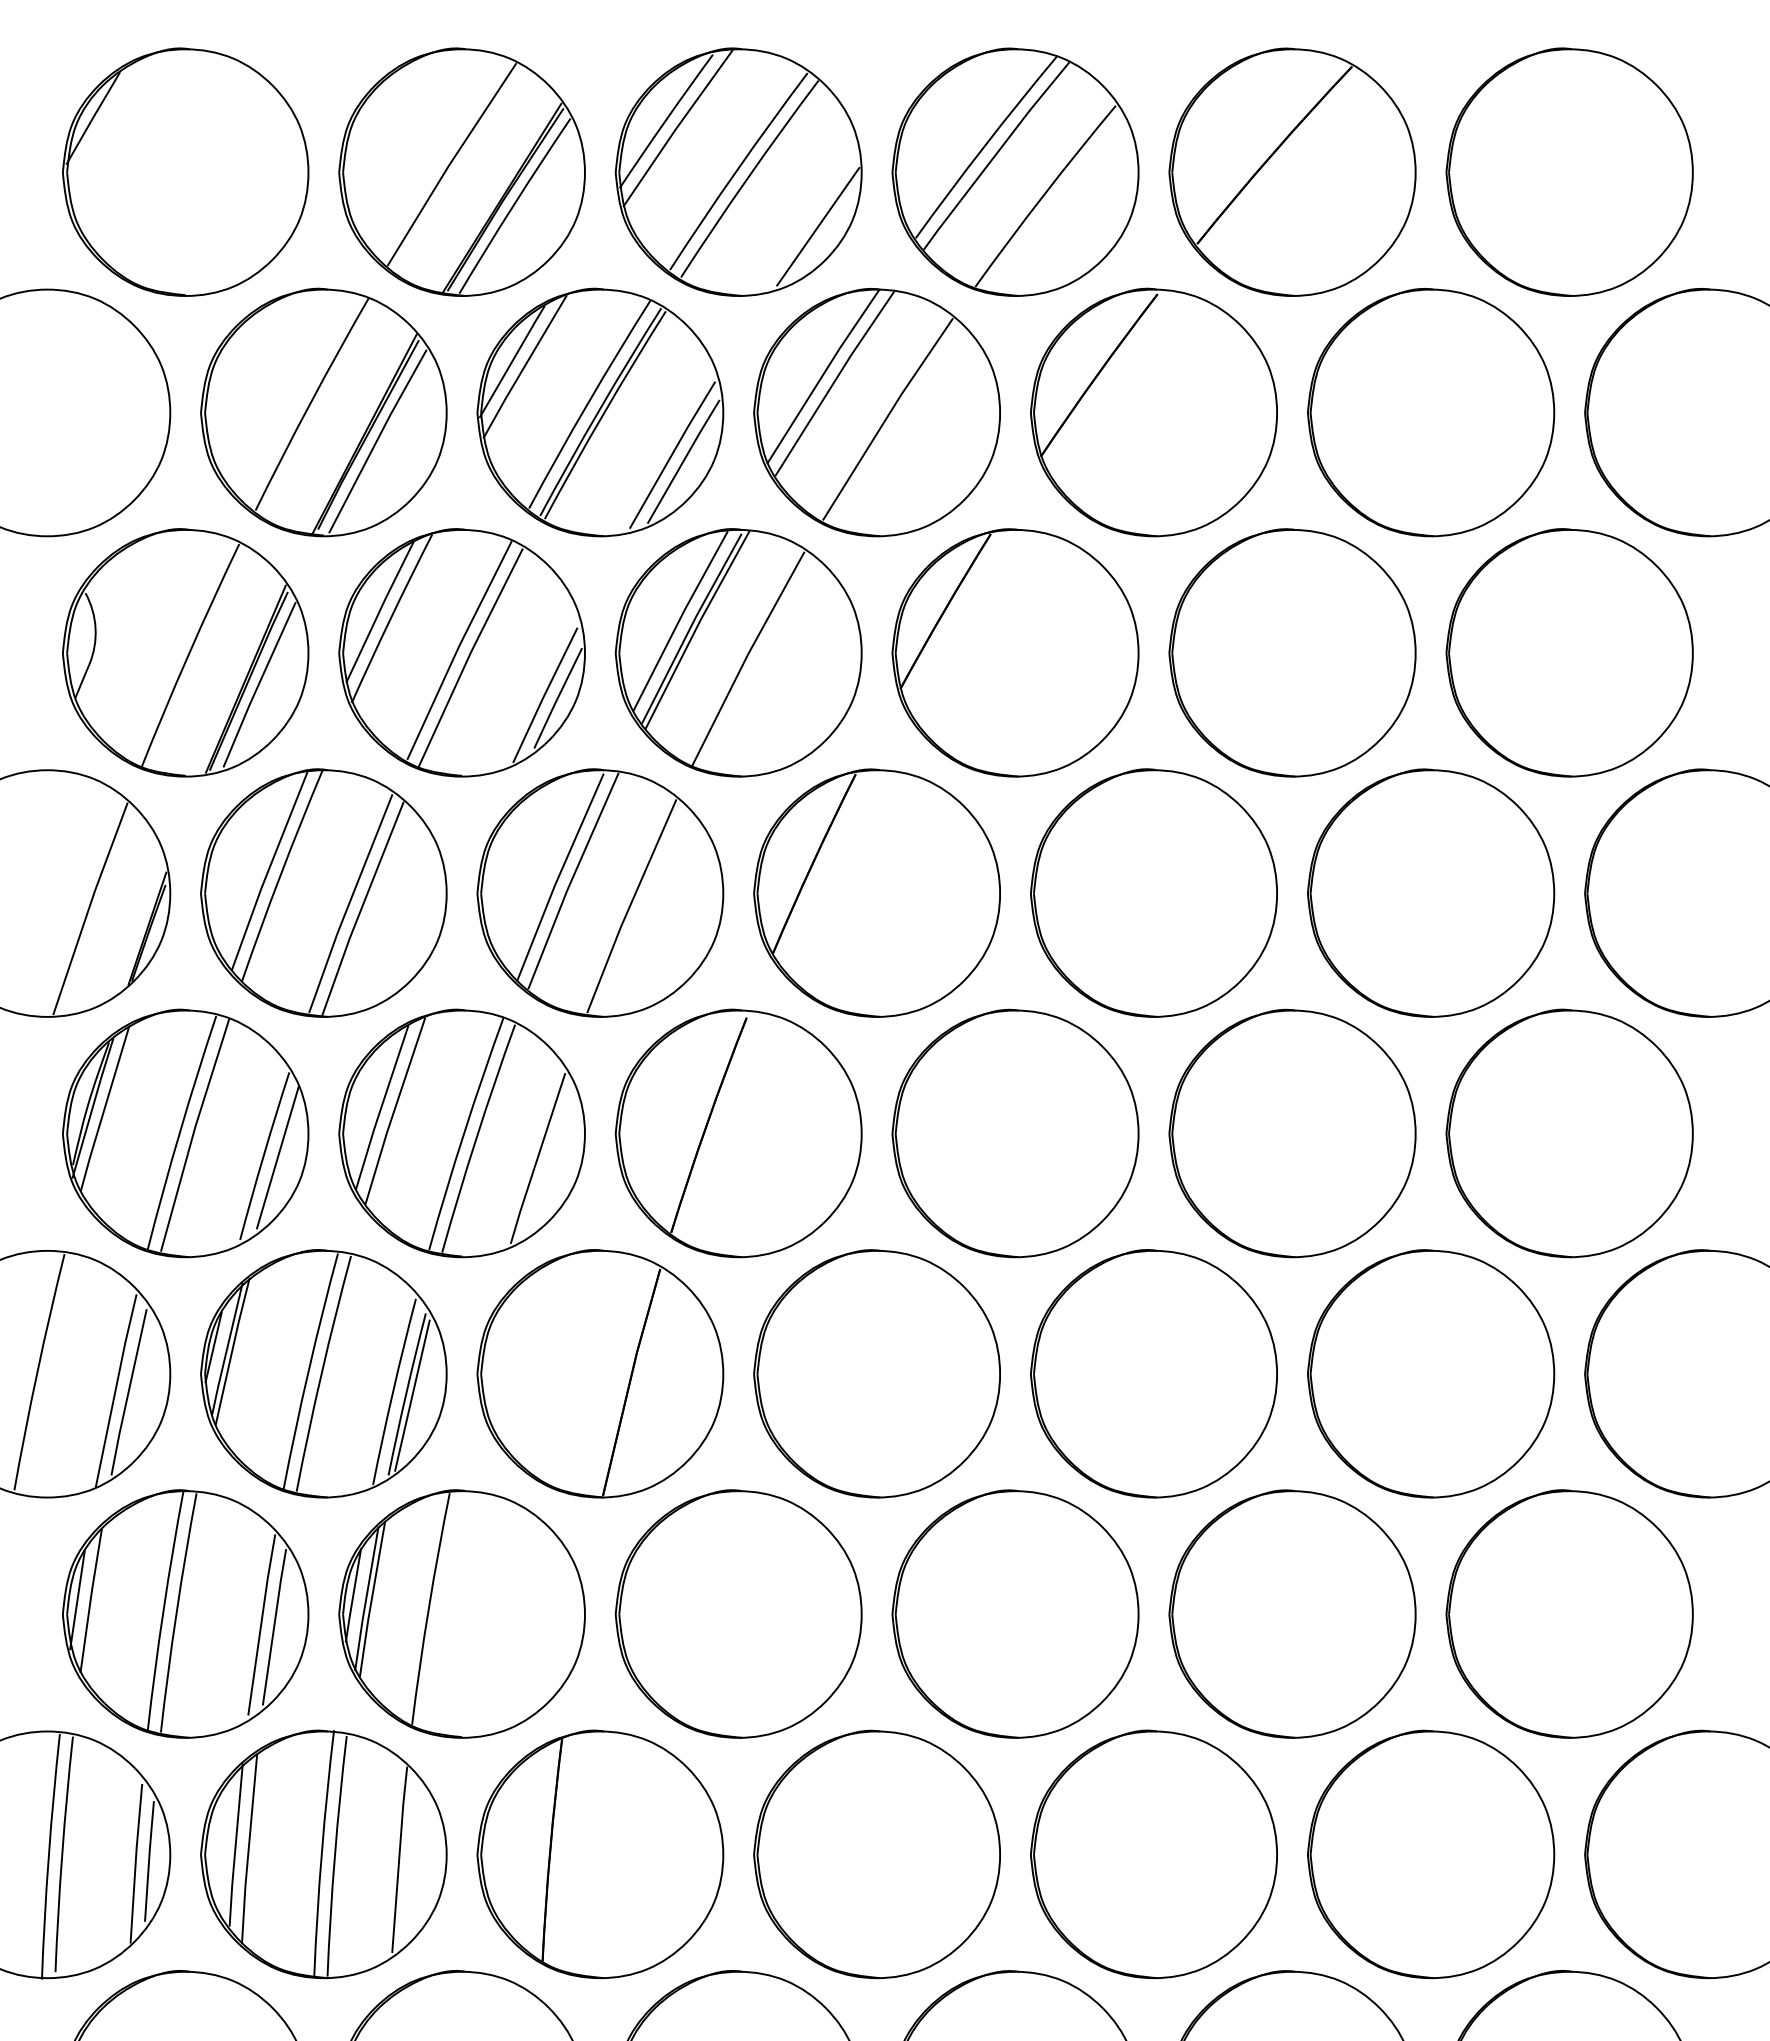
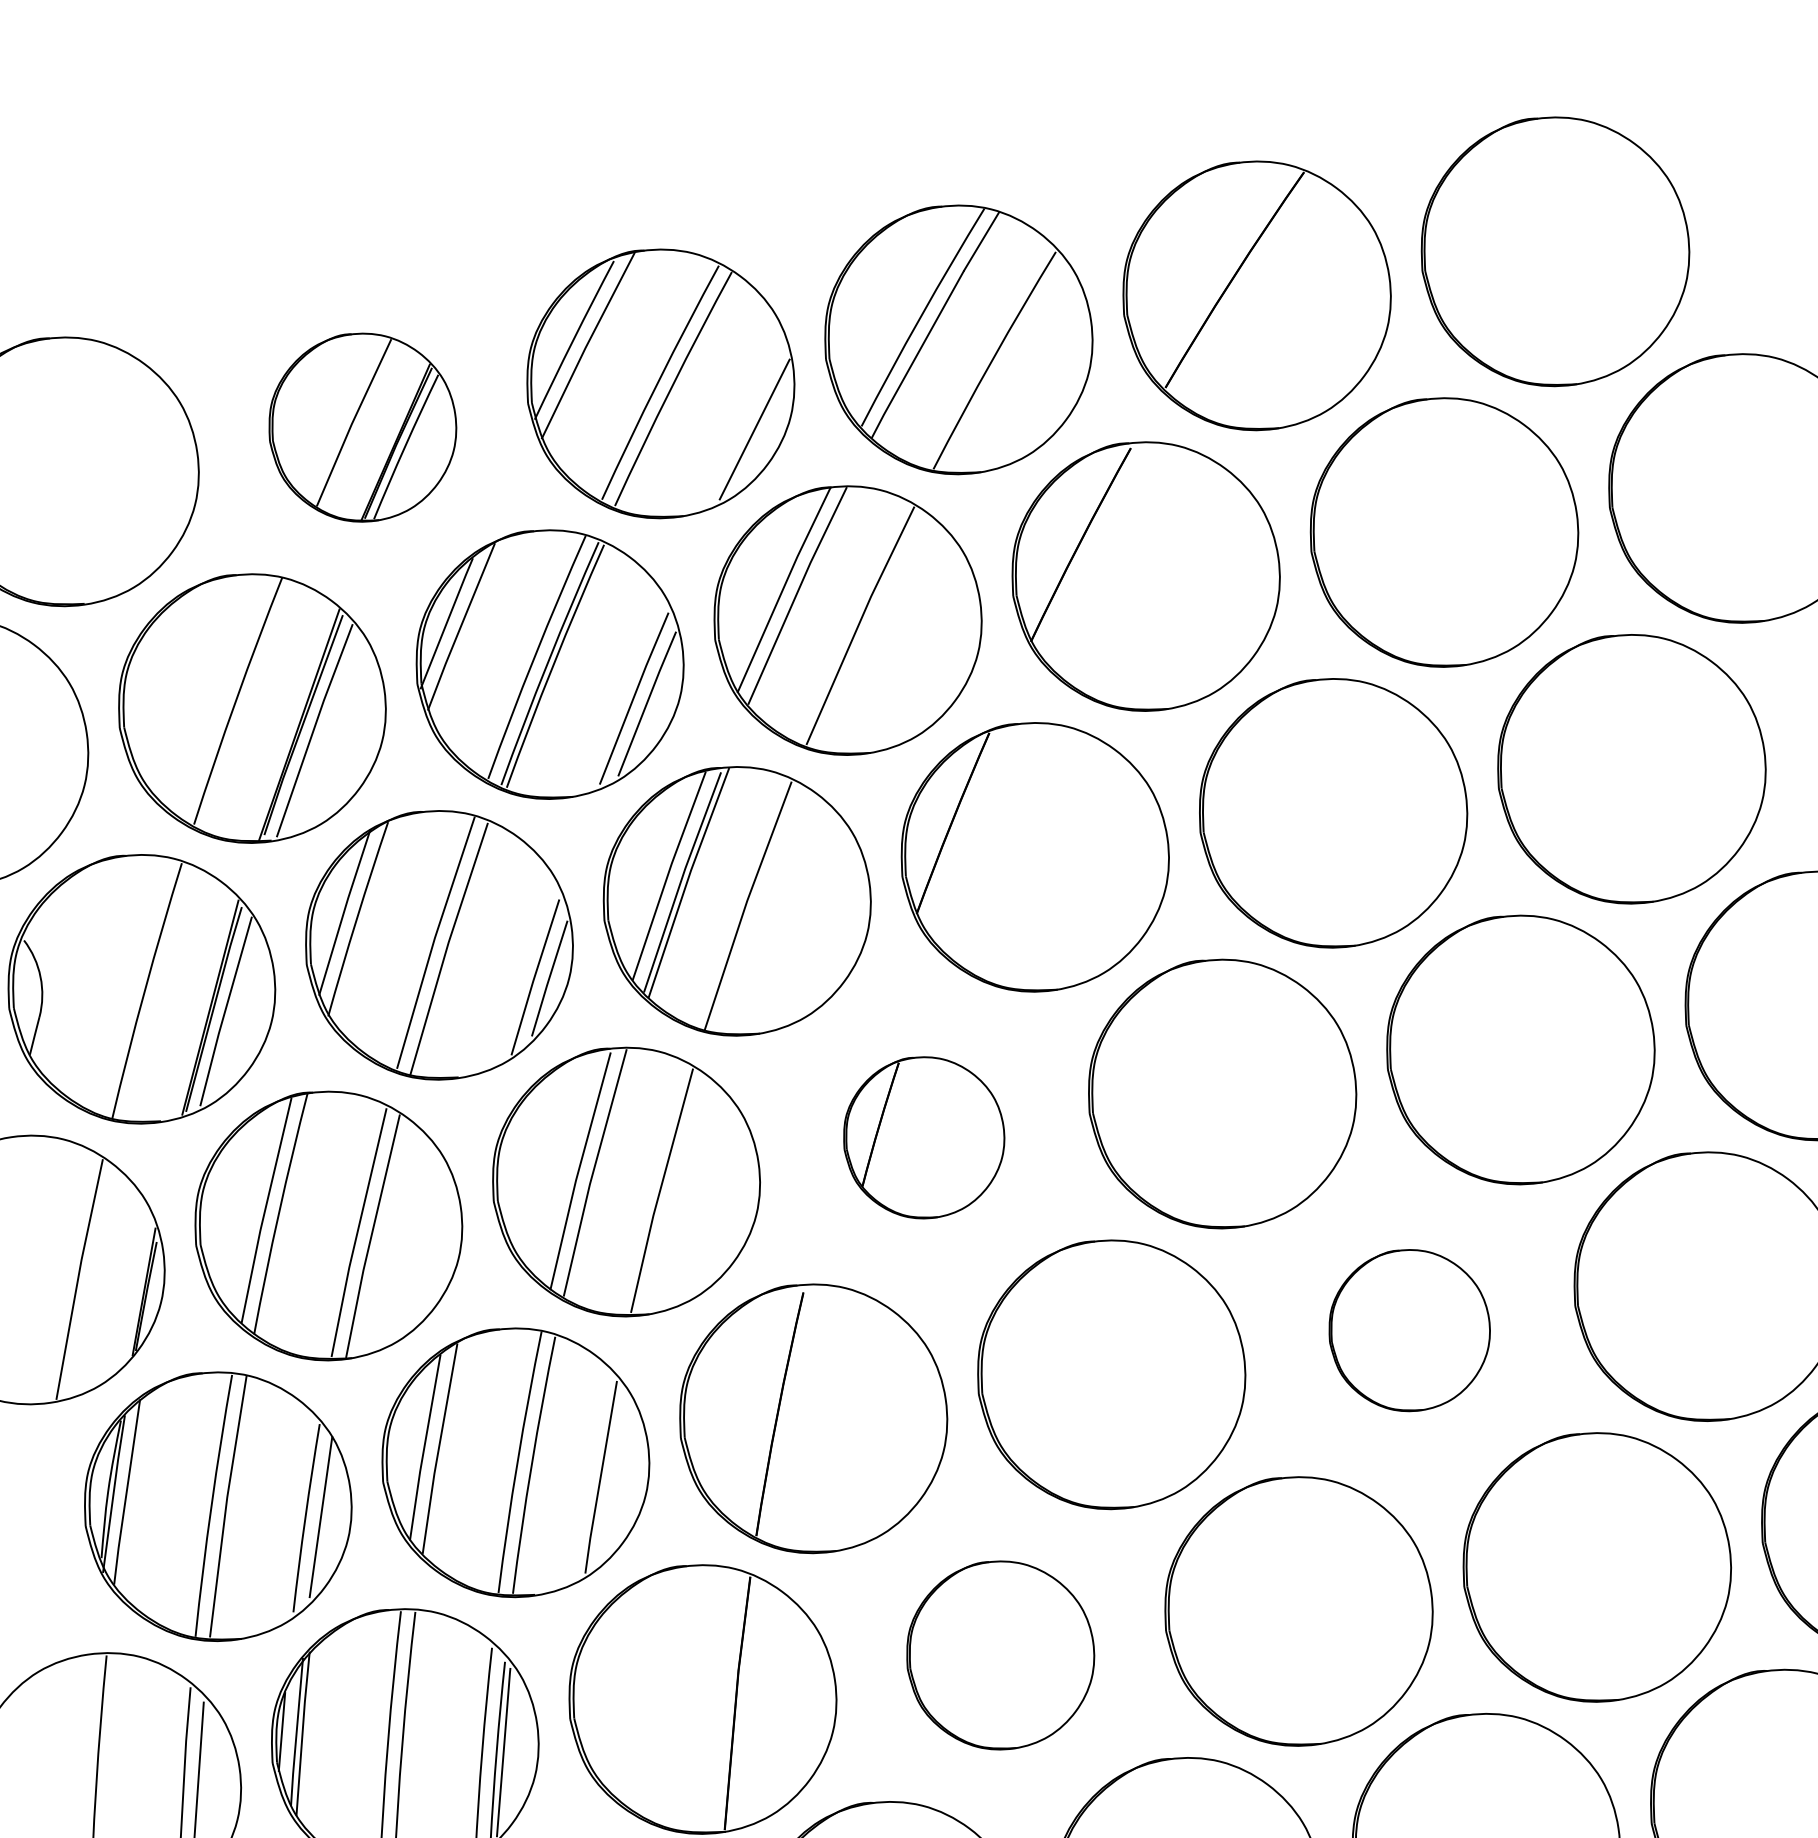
part: (461, 171) -> (361, 426), size x0.7
part: (876, 892) -> (923, 1137), size x0.6
part: (1292, 1133) -> (1409, 1330), size x0.6
part: (876, 1373) -> (999, 1654), size x0.7

